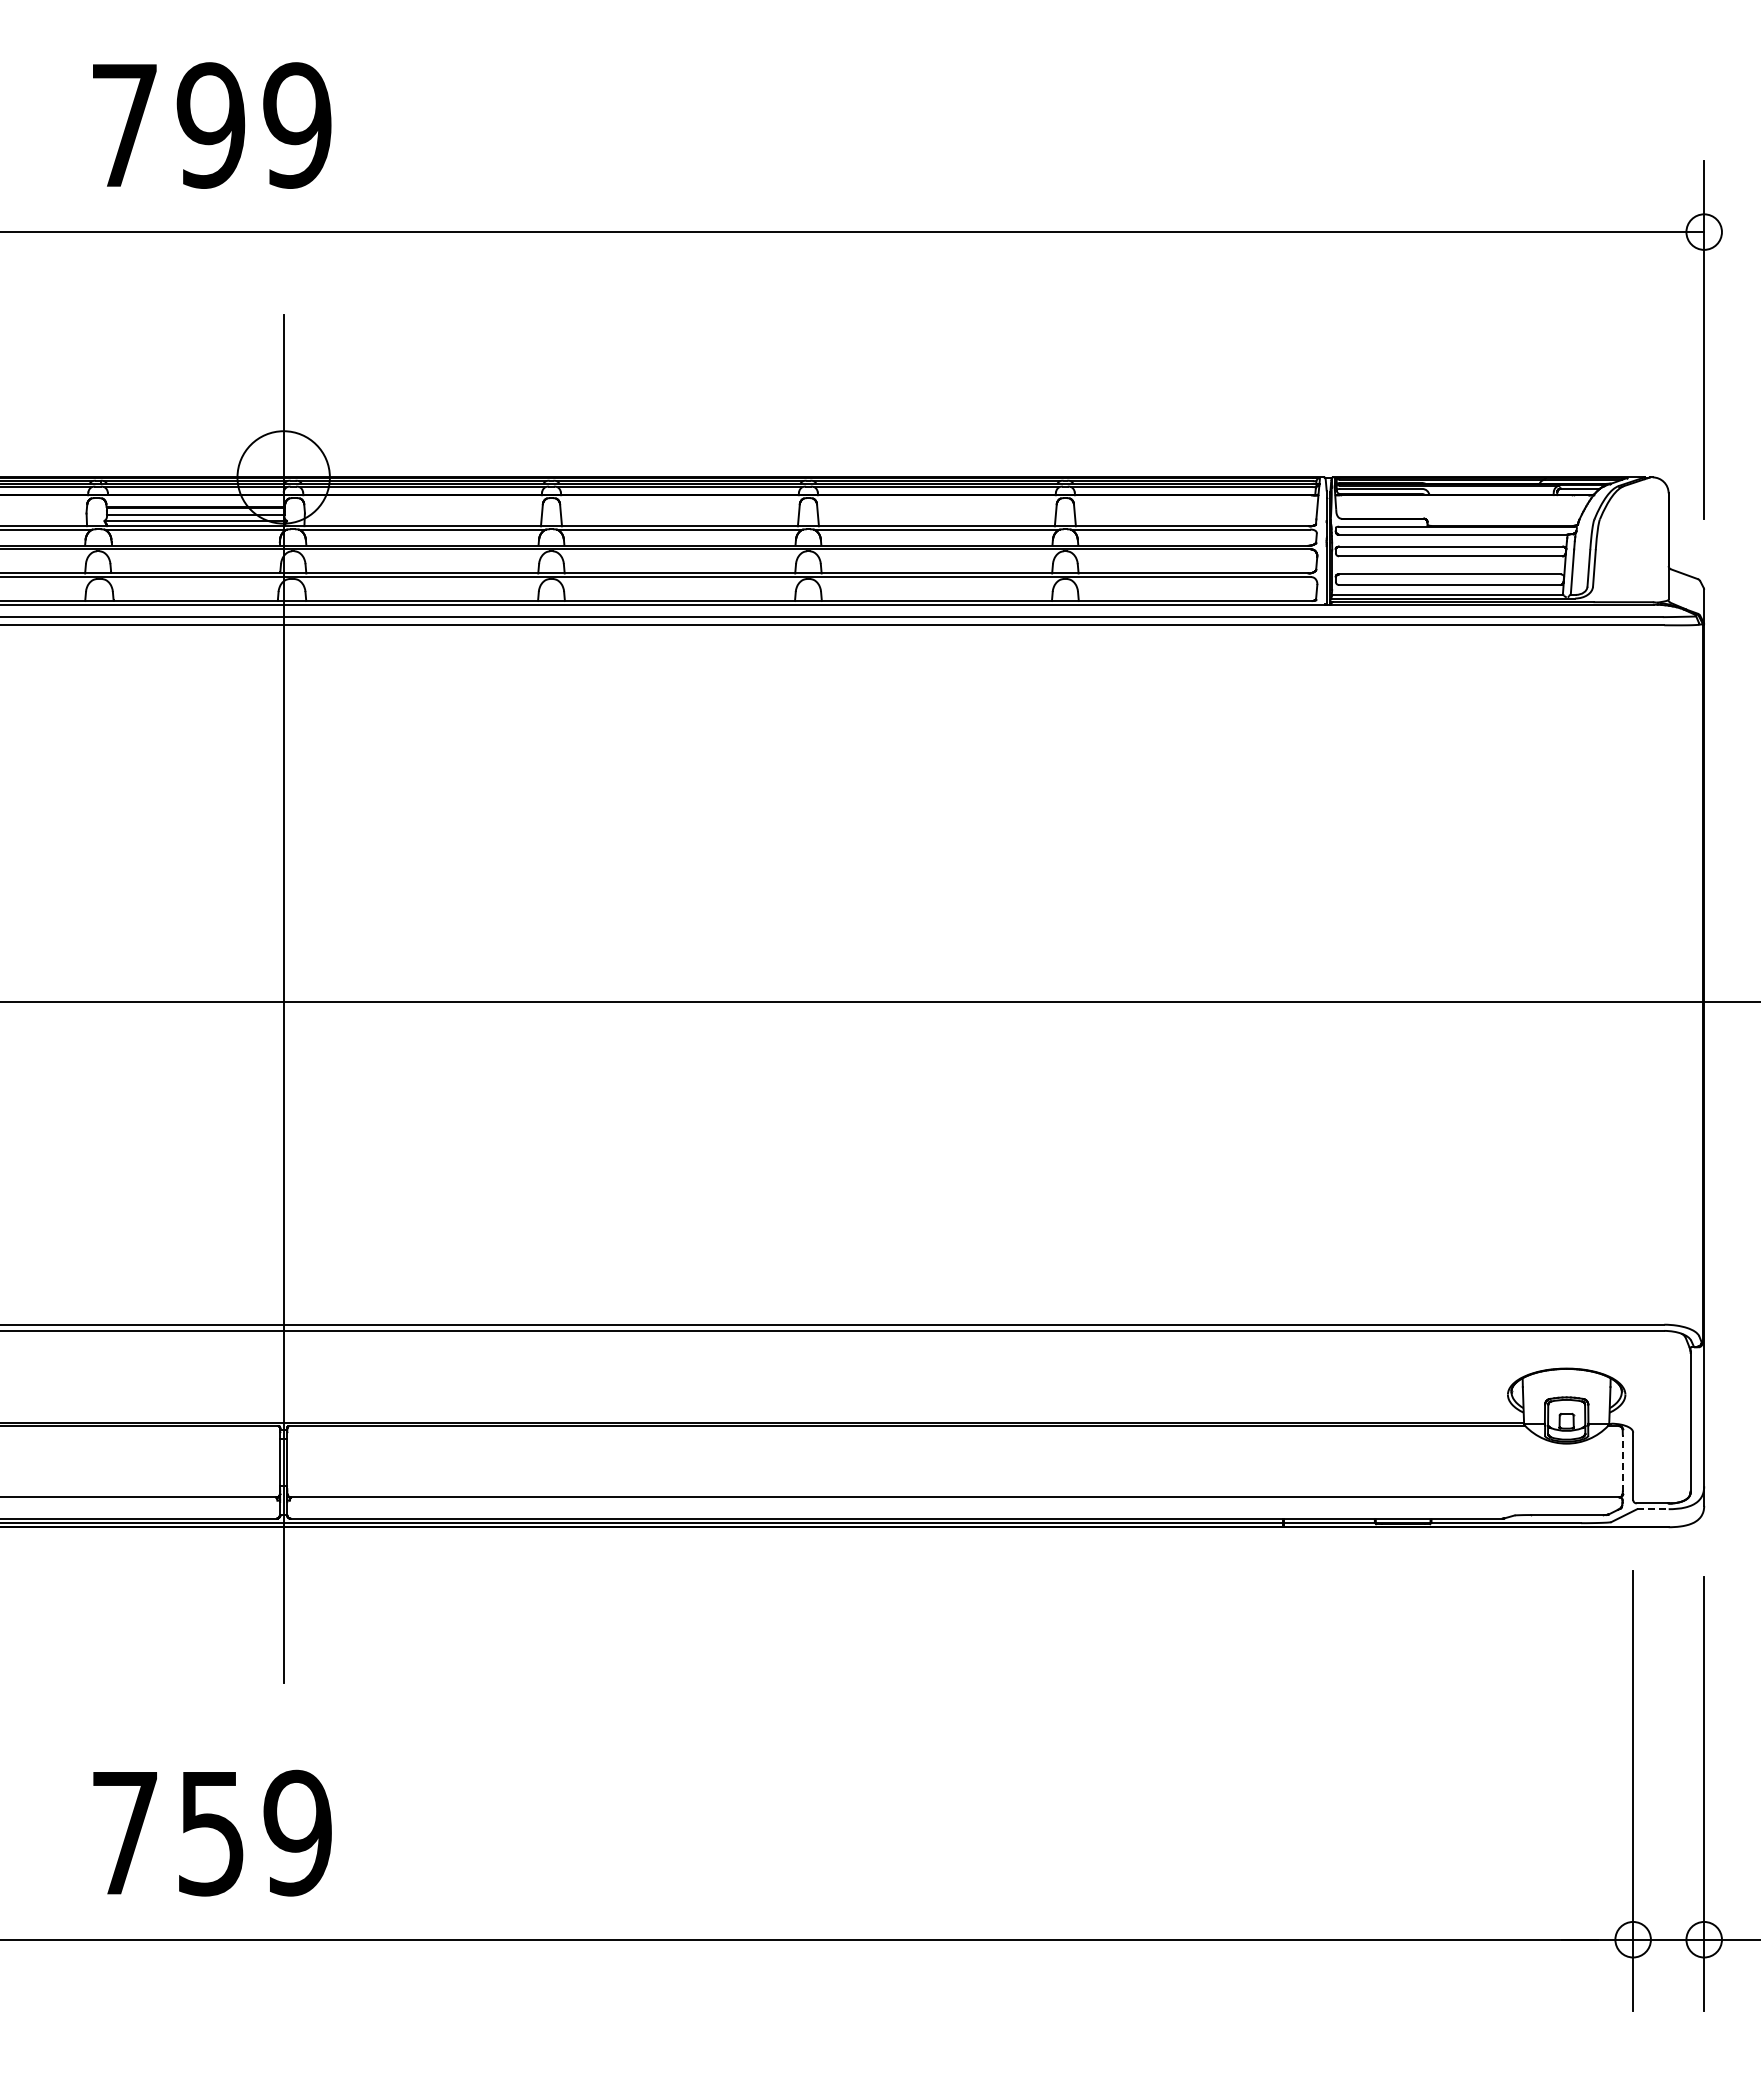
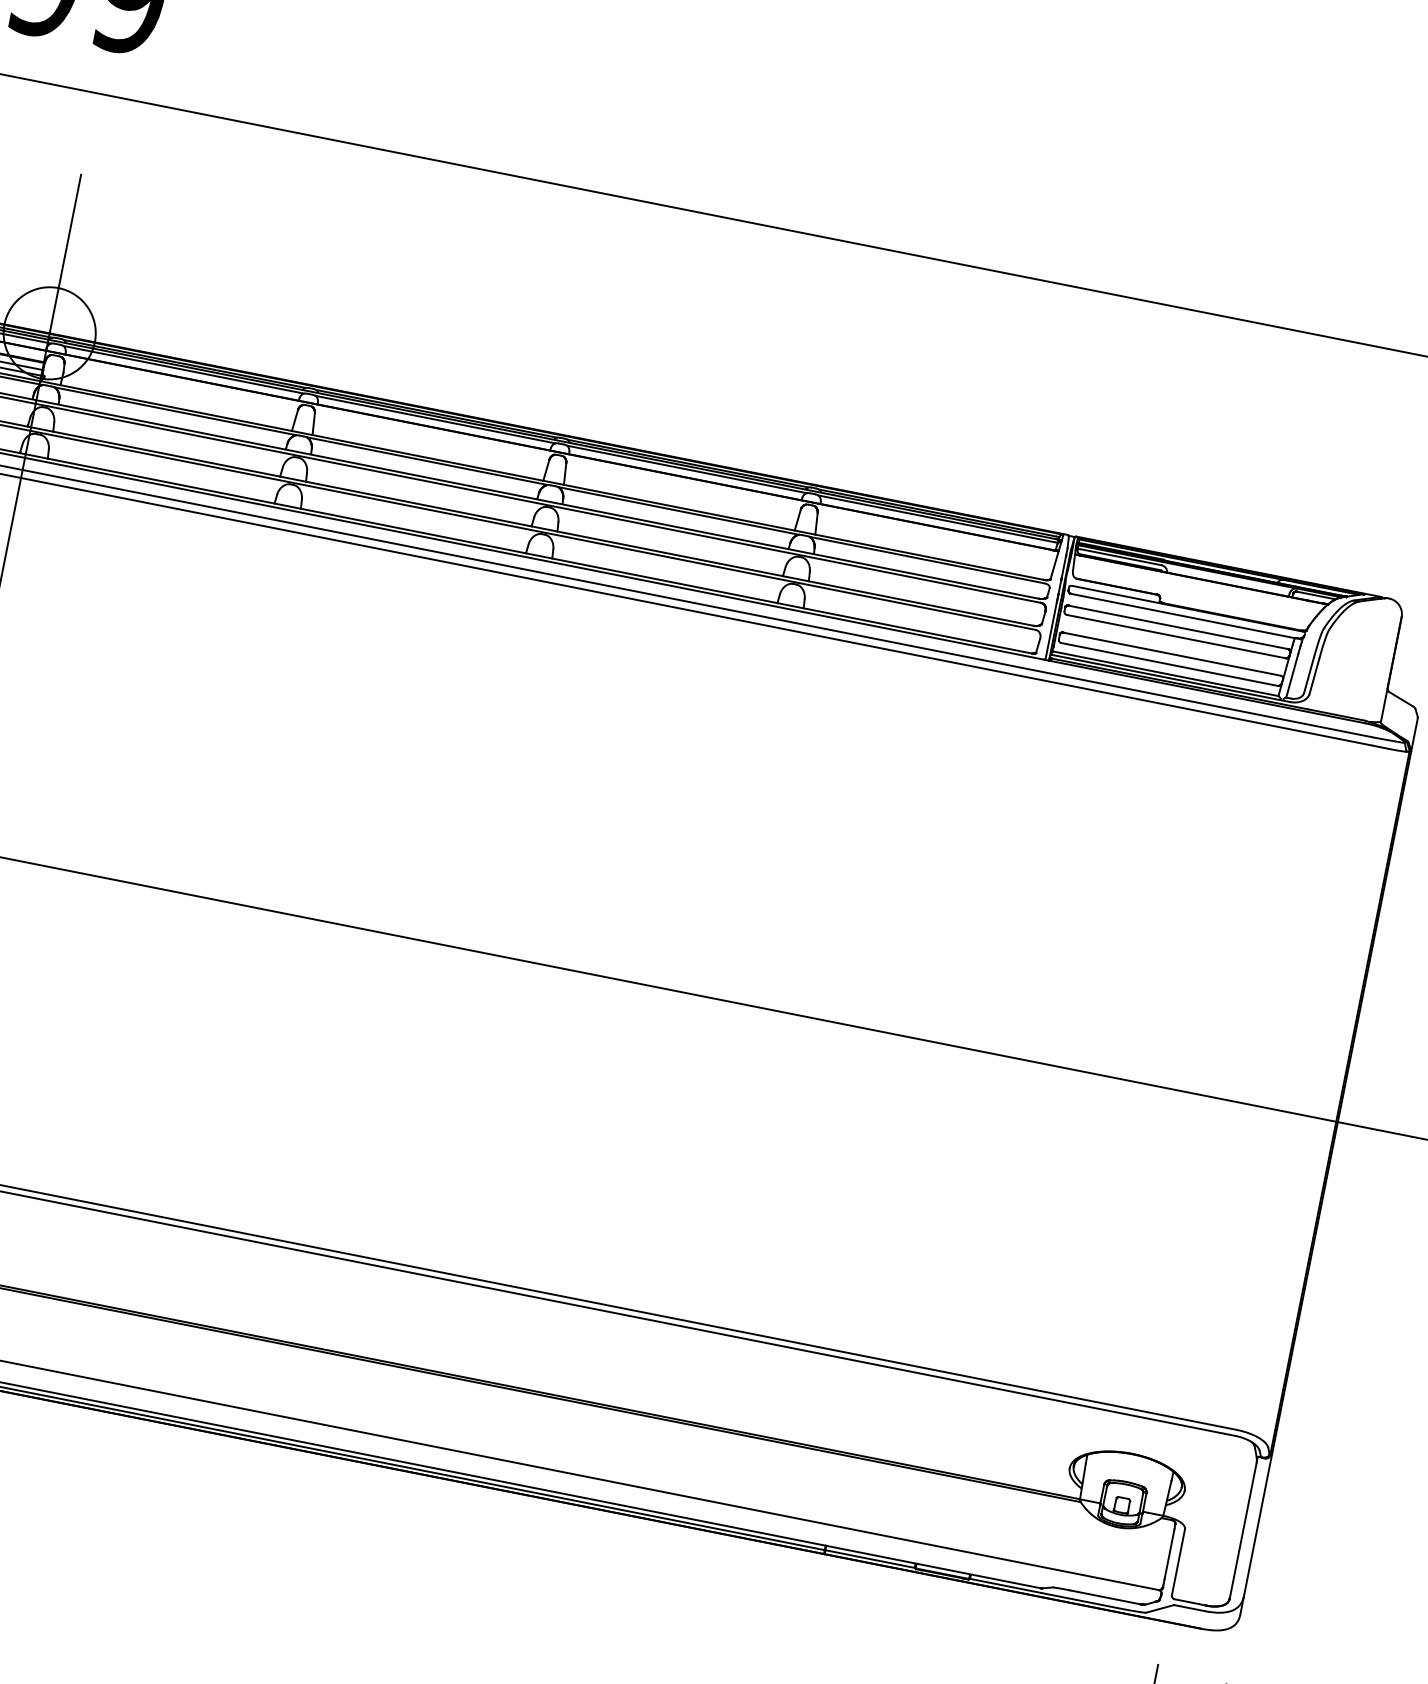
line: (1622, 1463) -> (1168, 1557), dashed -> solid
line: (1652, 1509) -> (1189, 1608), dashed -> solid

